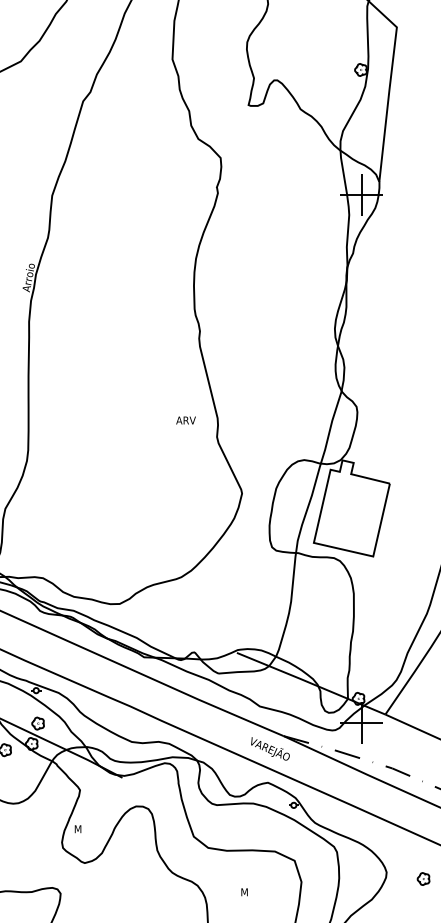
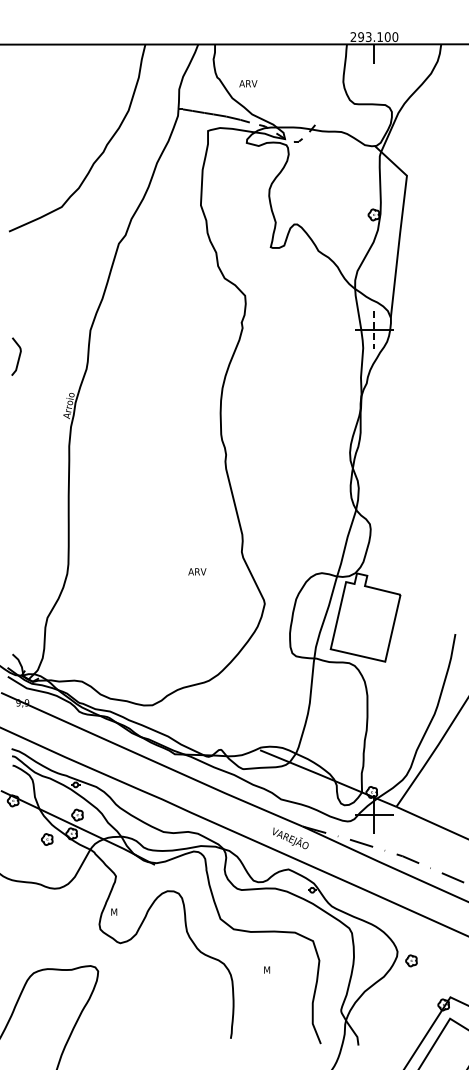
line: (361, 195) -> (374, 330), solid -> dashed
text: (186, 420) -> (197, 571), moved
part: (423, 878) -> (411, 960), moved

